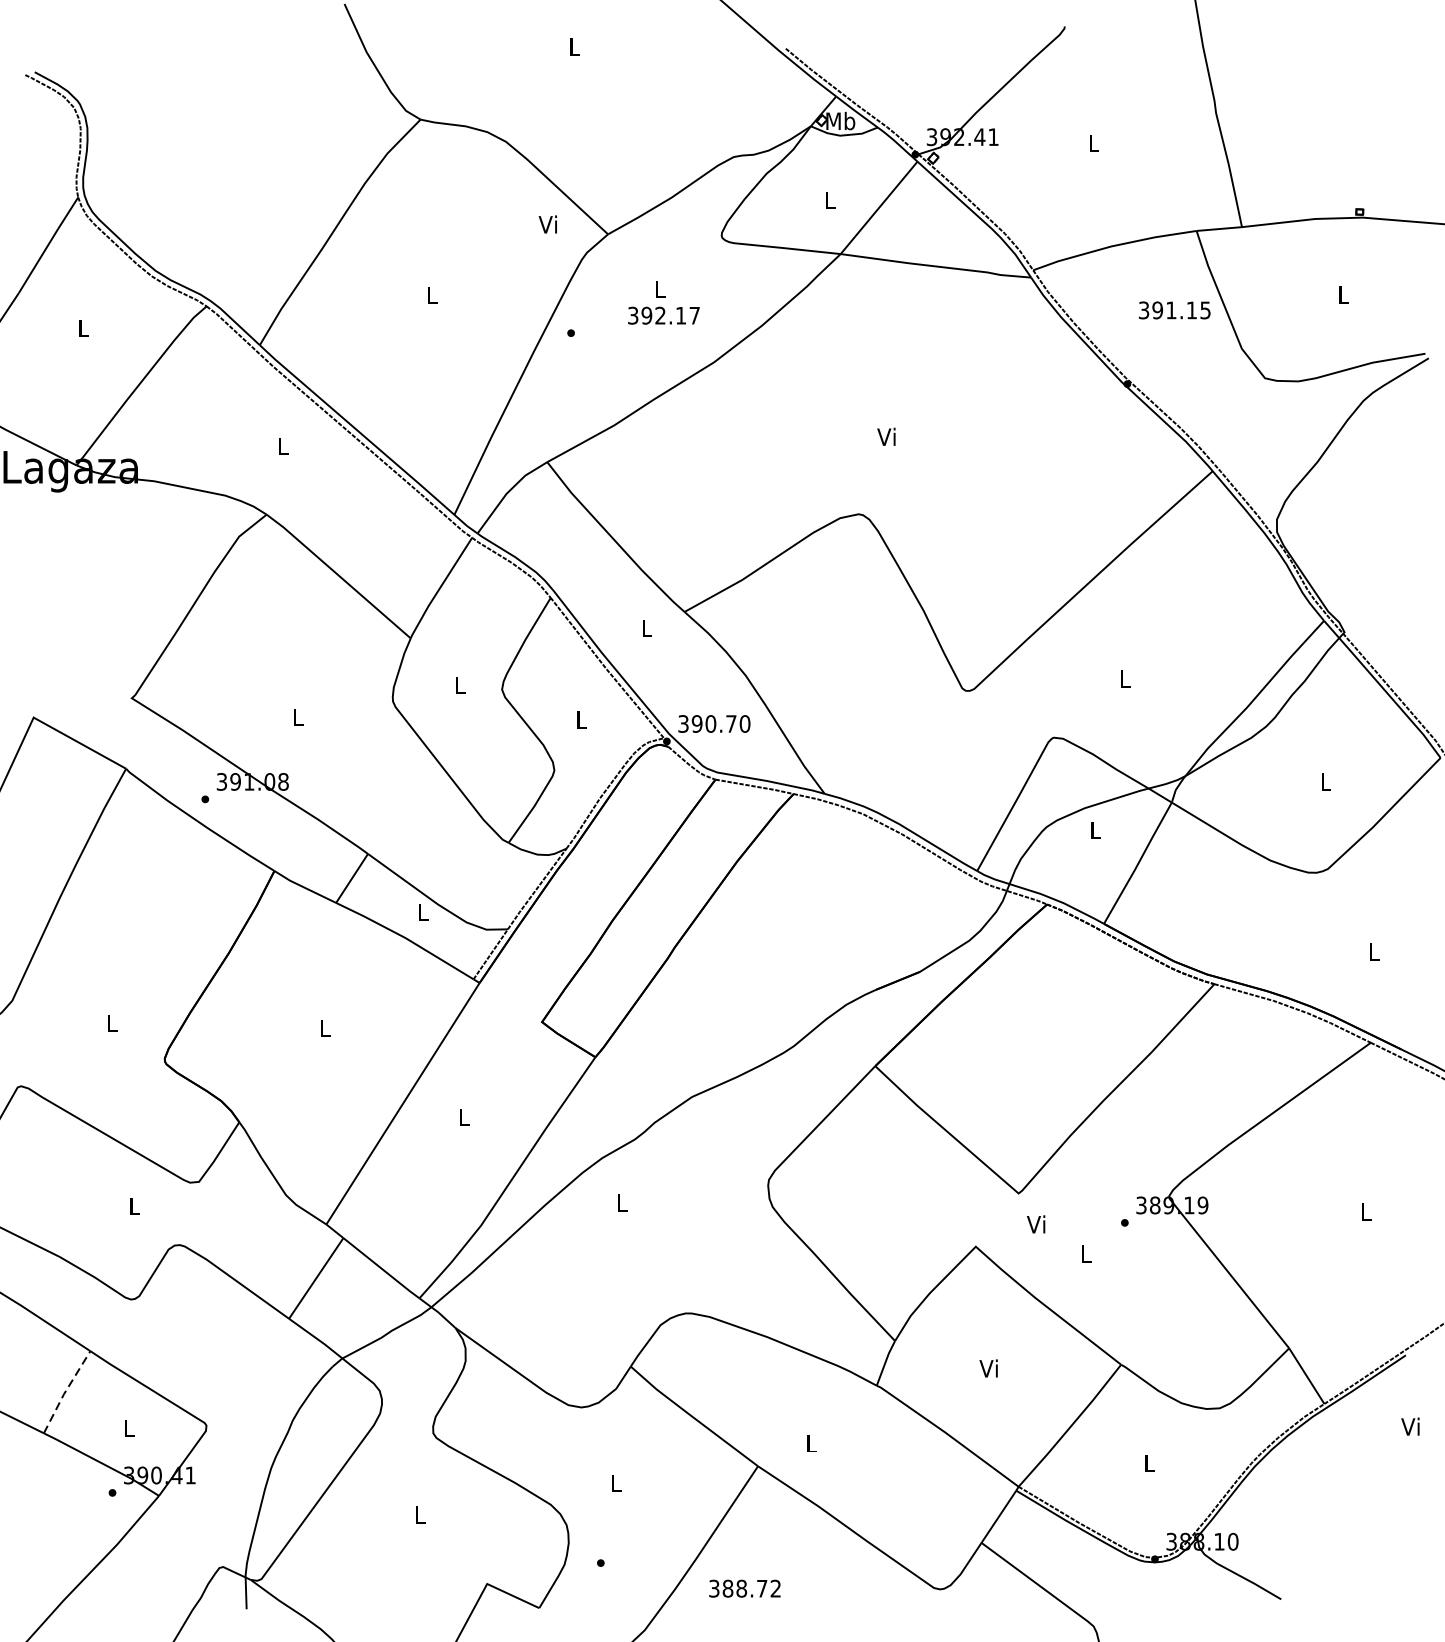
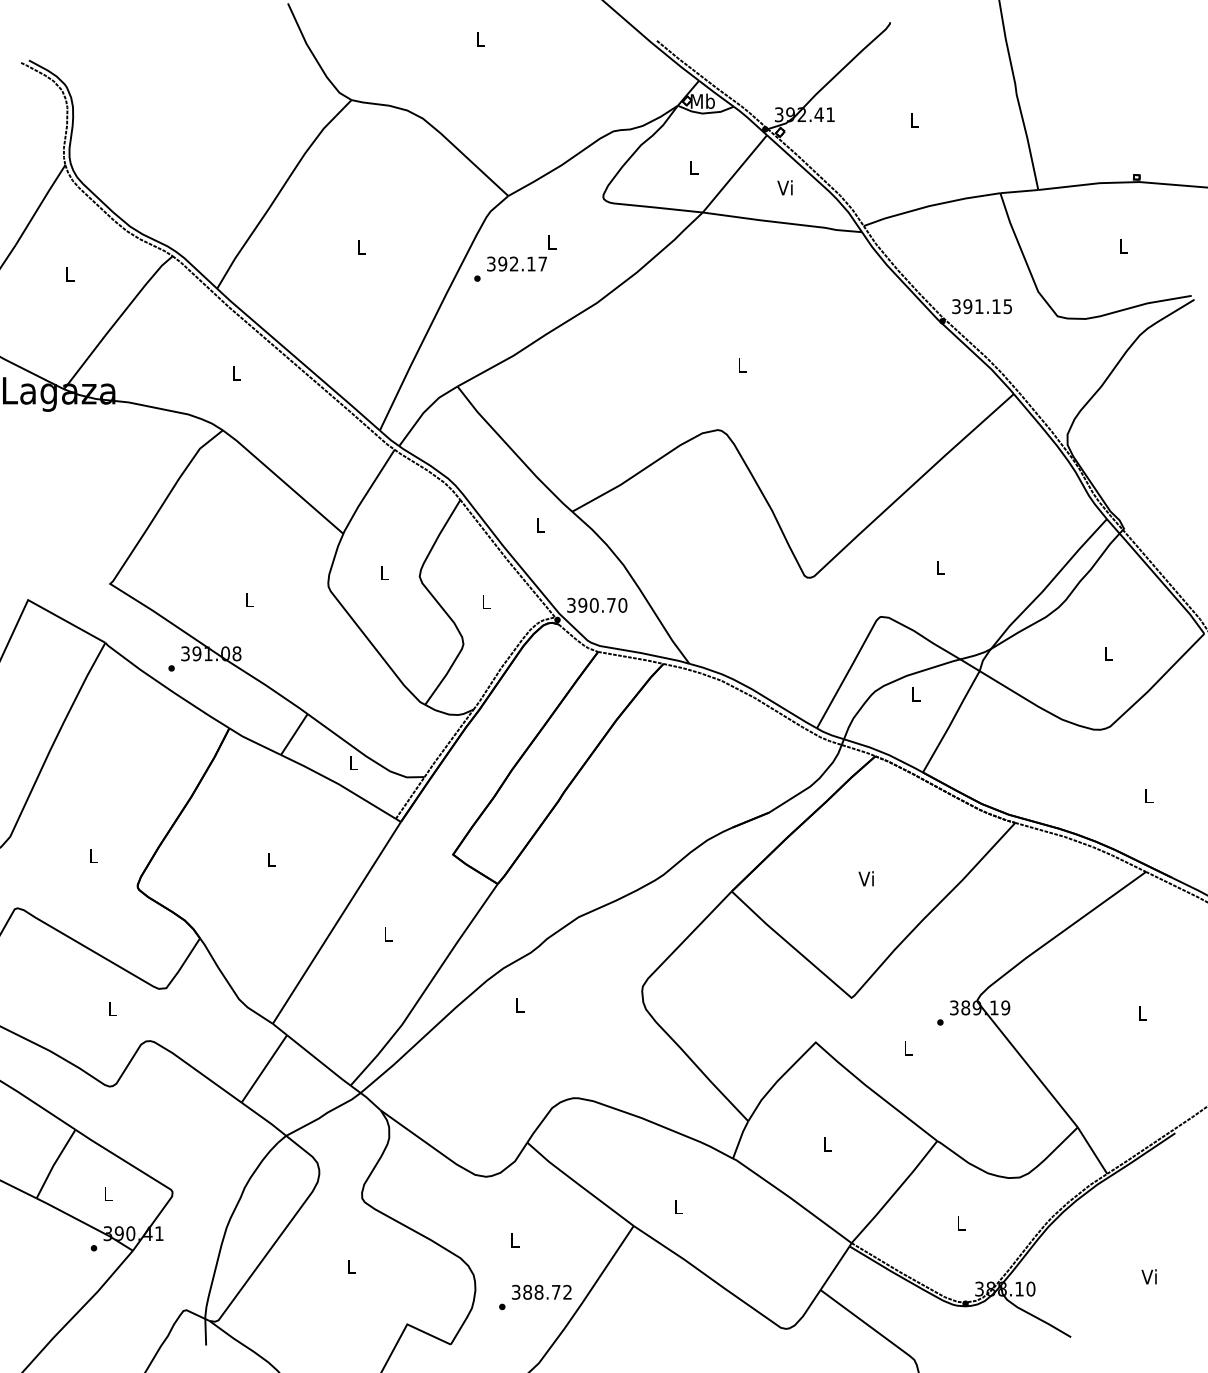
text: (547, 224) -> (784, 187), moved
text: (1174, 310) -> (981, 306), moved
text: (663, 315) -> (516, 263), moved
text: (885, 435) -> (740, 364), Vi -> L
text: (1035, 1224) -> (865, 878), moved
text: (988, 1367) -> (826, 1143), Vi -> L
line: (66, 1391) -> (55, 1163), dashed -> solid
text: (1409, 1426) -> (1148, 1276), moved
text: (744, 1587) -> (541, 1291), moved

